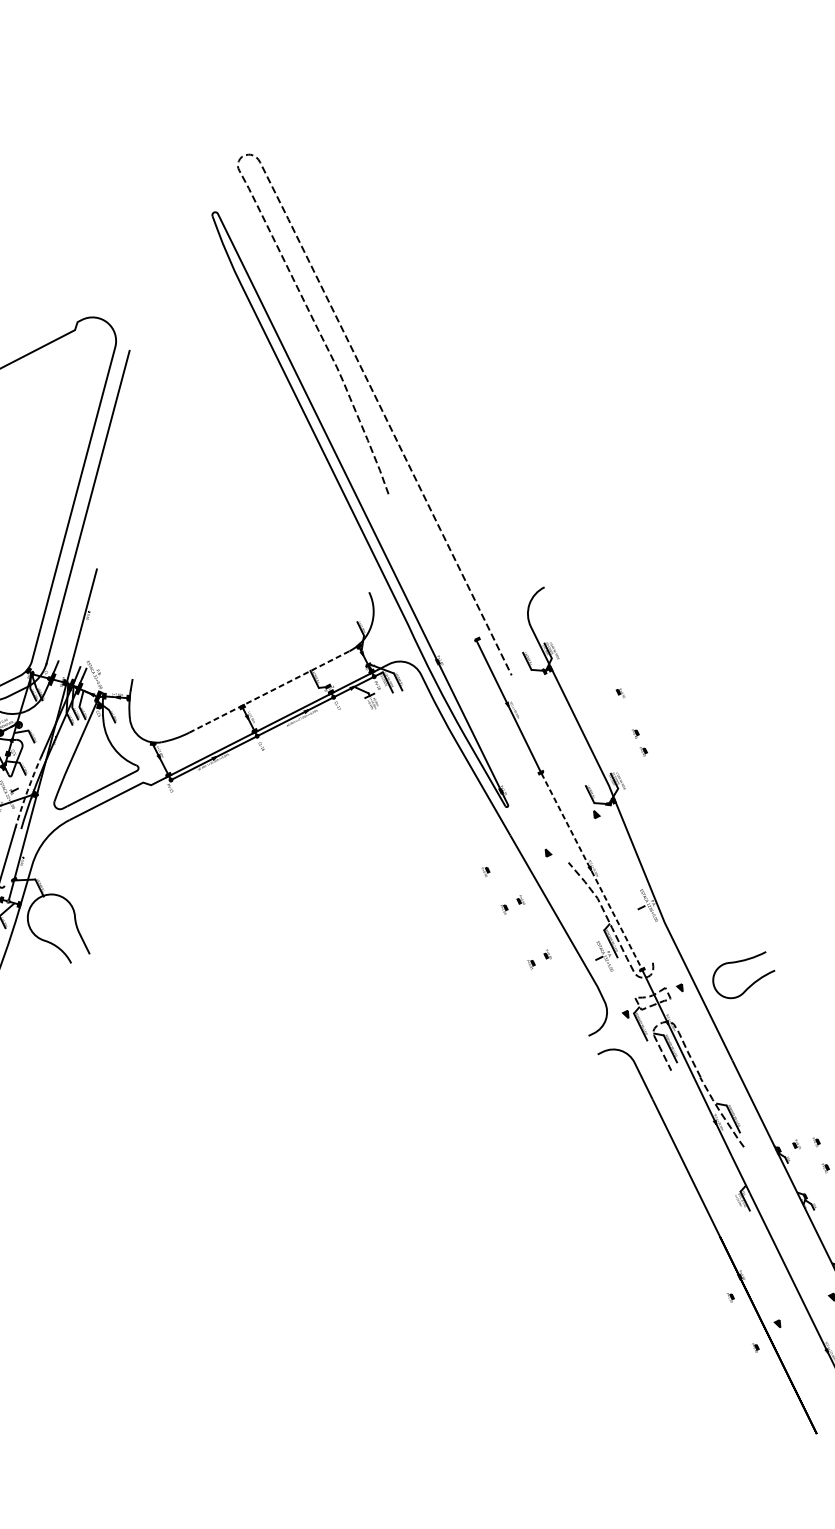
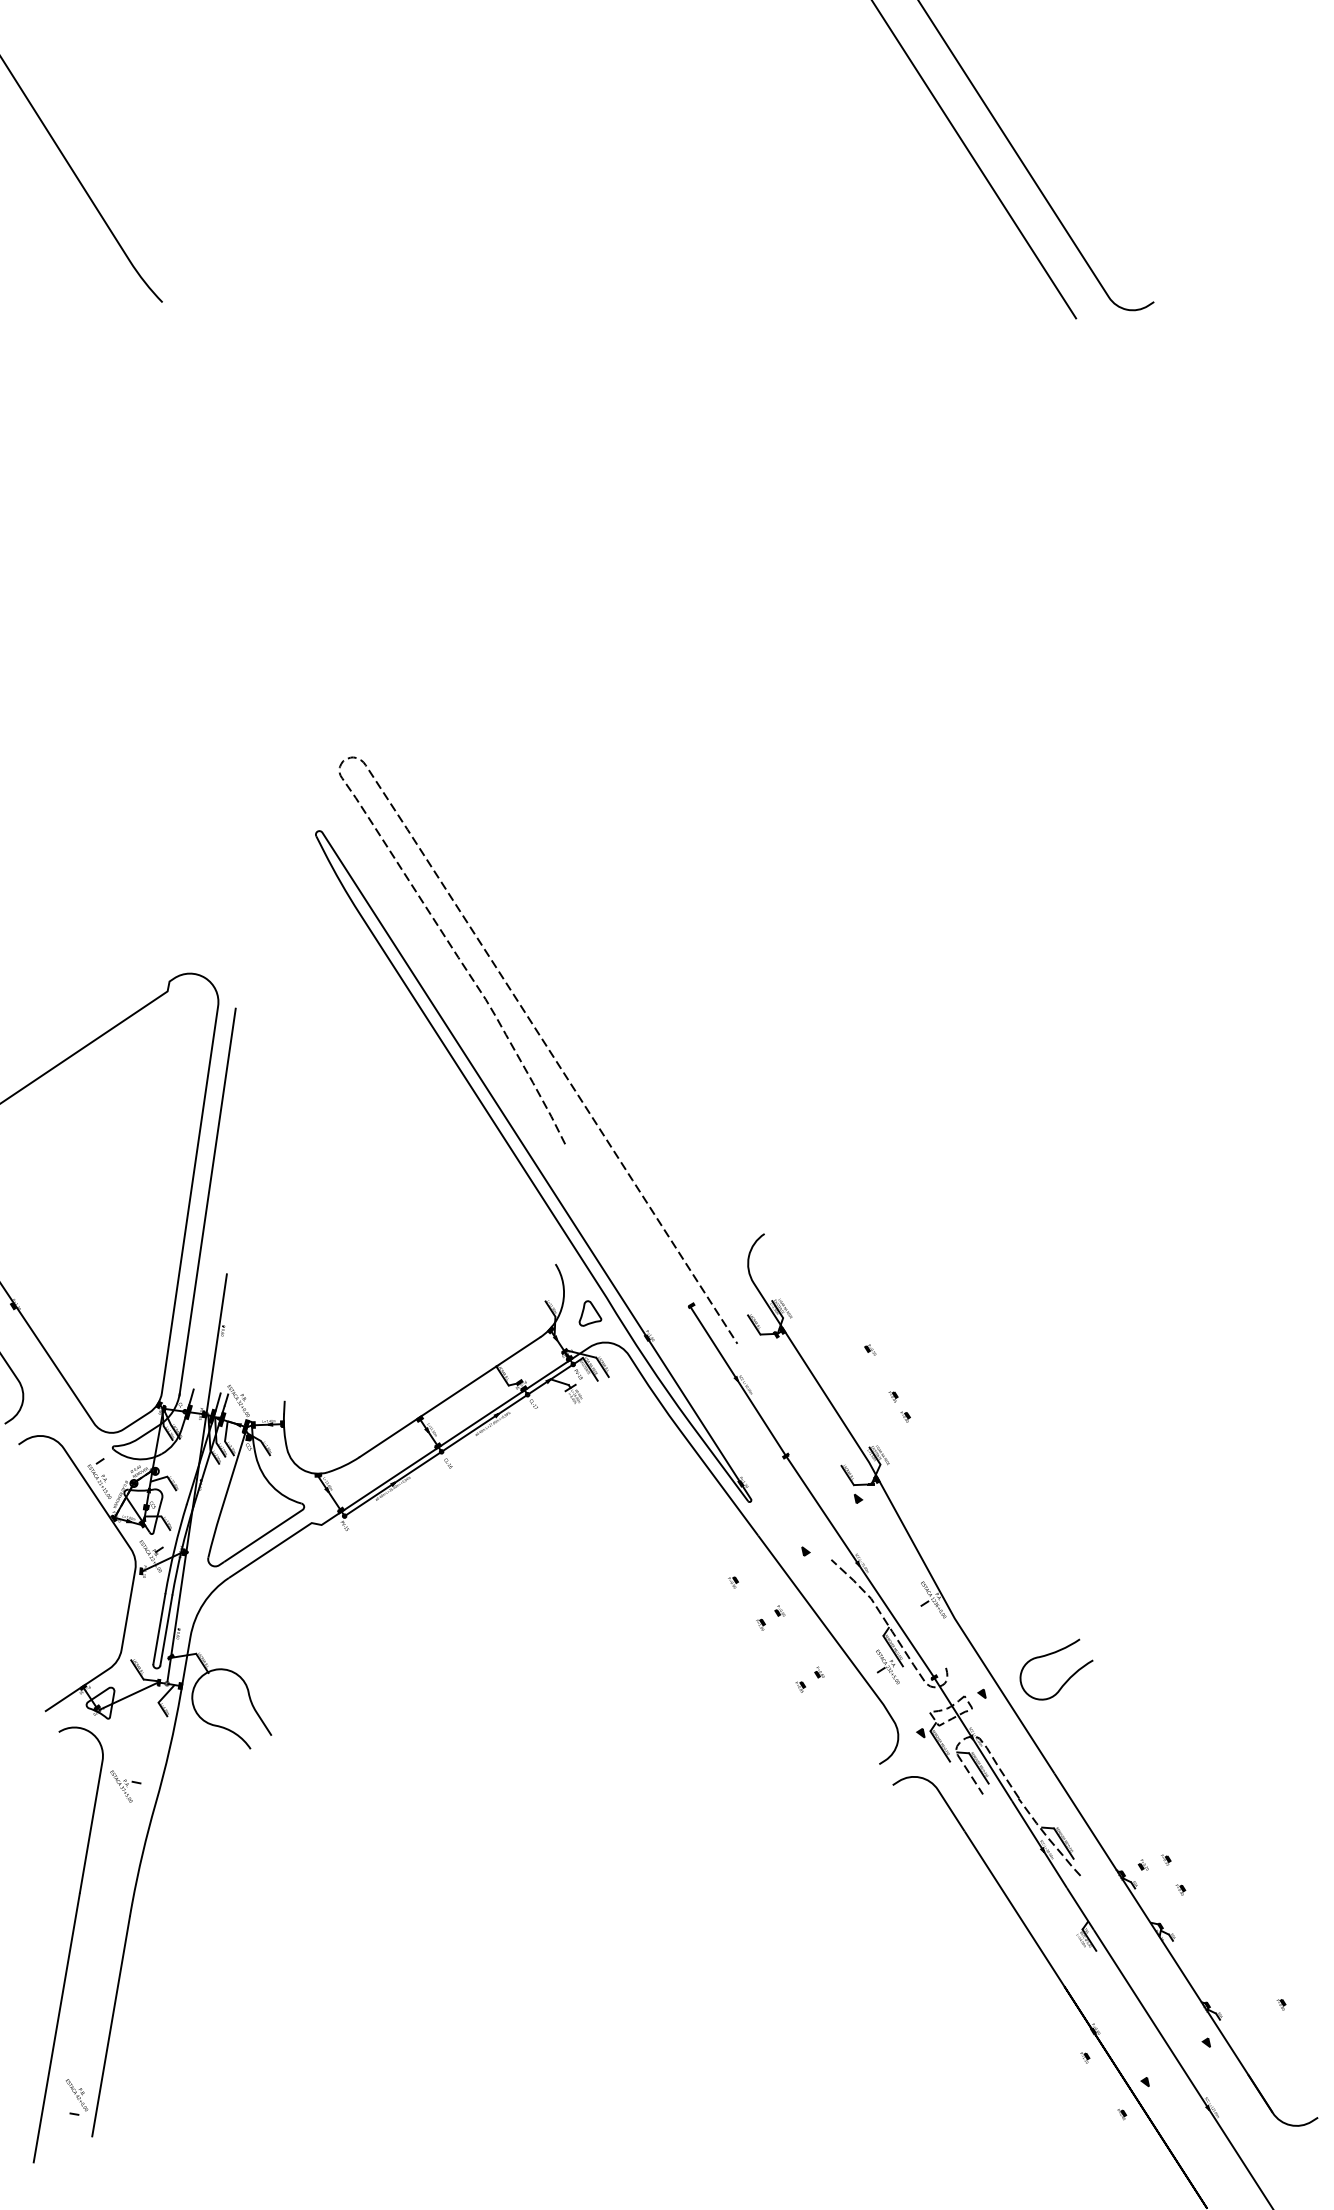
part: (393, 636) -> (590, 1313), added
line: (269, 691) -> (450, 1396), dashed -> solid
arc: (27, 790) -> (174, 1548), dashed -> solid
line: (13, 857) -> (166, 1630), added
line: (591, 871) -> (860, 1567), dashed -> solid

